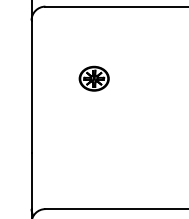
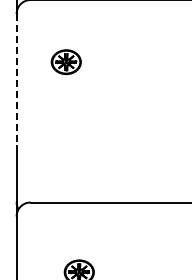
part: (93, 79) -> (65, 62), moved
line: (31, 87) -> (16, 80), solid -> dashed

